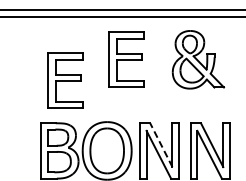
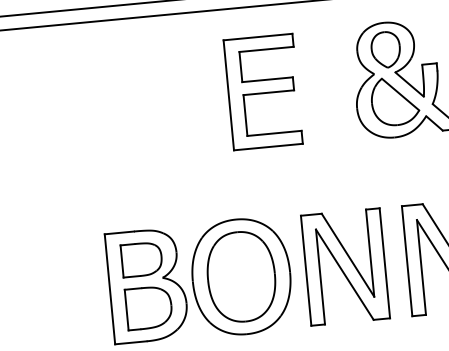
part: (65, 80) -> (145, 144), removed
line: (161, 145) -> (348, 255), dashed -> solid

